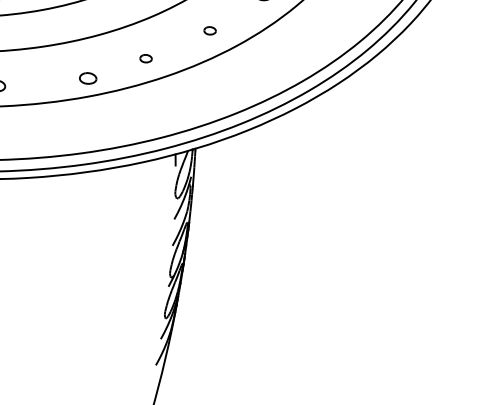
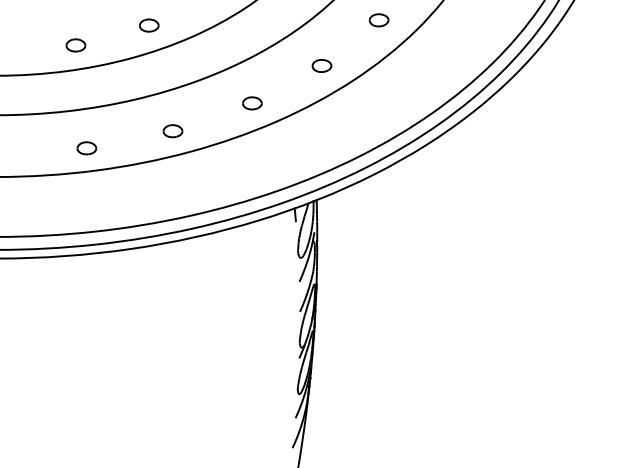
part: (209, 30) -> (321, 65), size x1.43
part: (146, 58) -> (252, 103), size x1.43
part: (87, 78) -> (172, 131), moved

